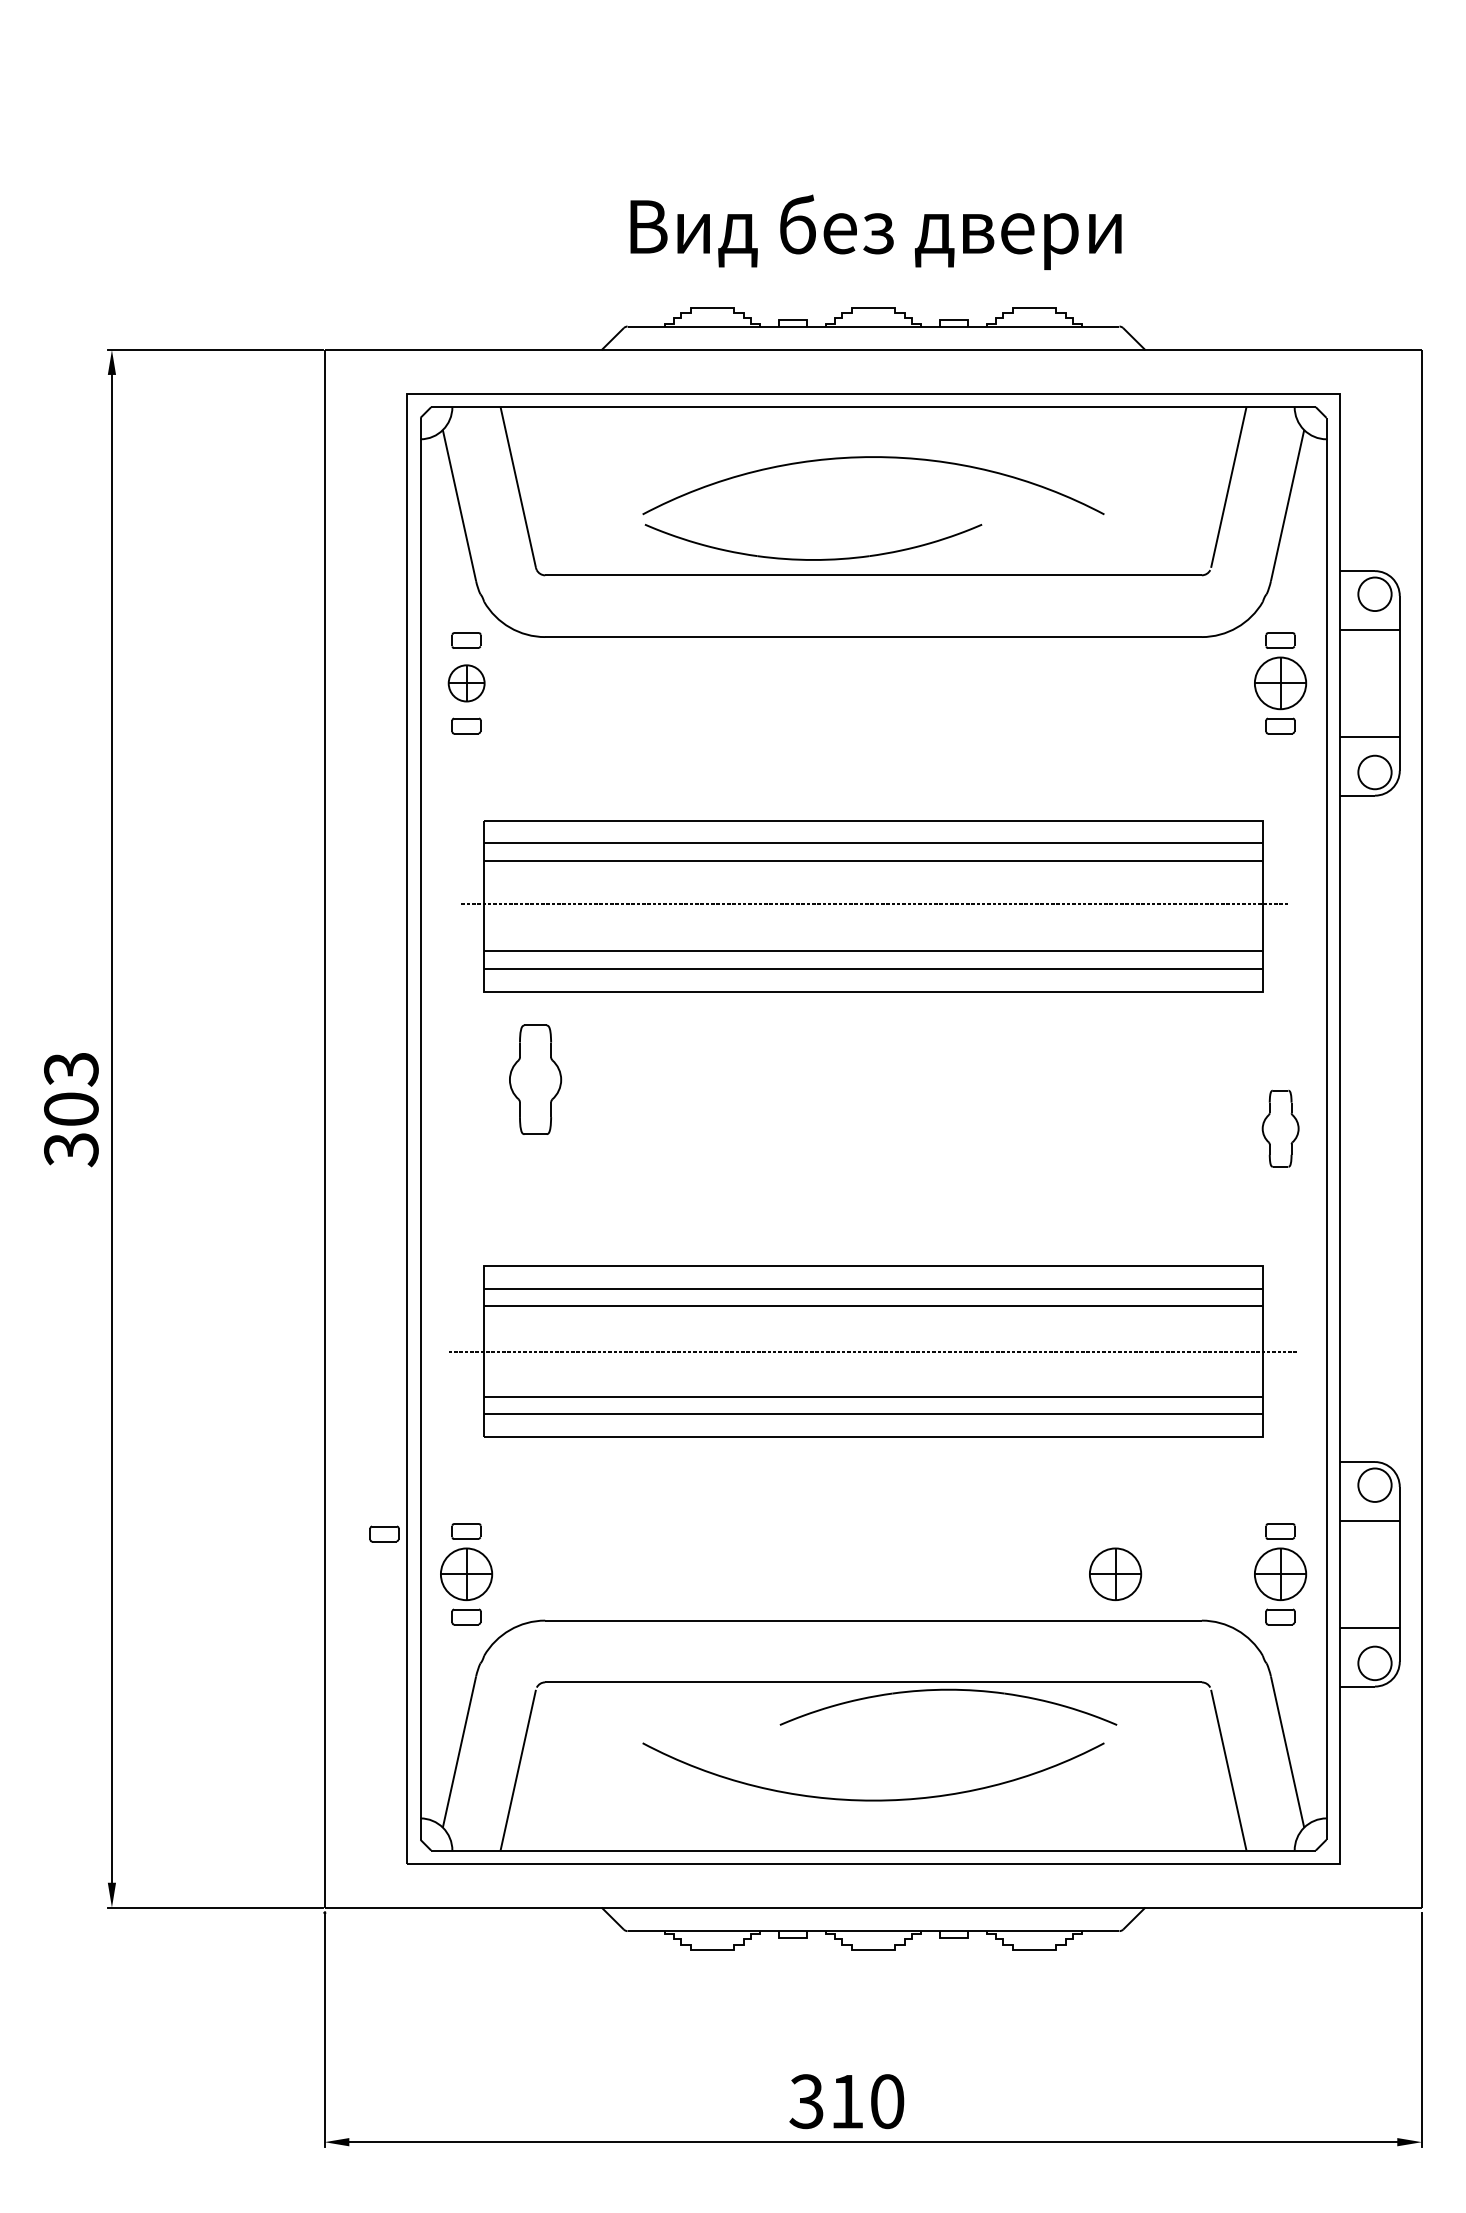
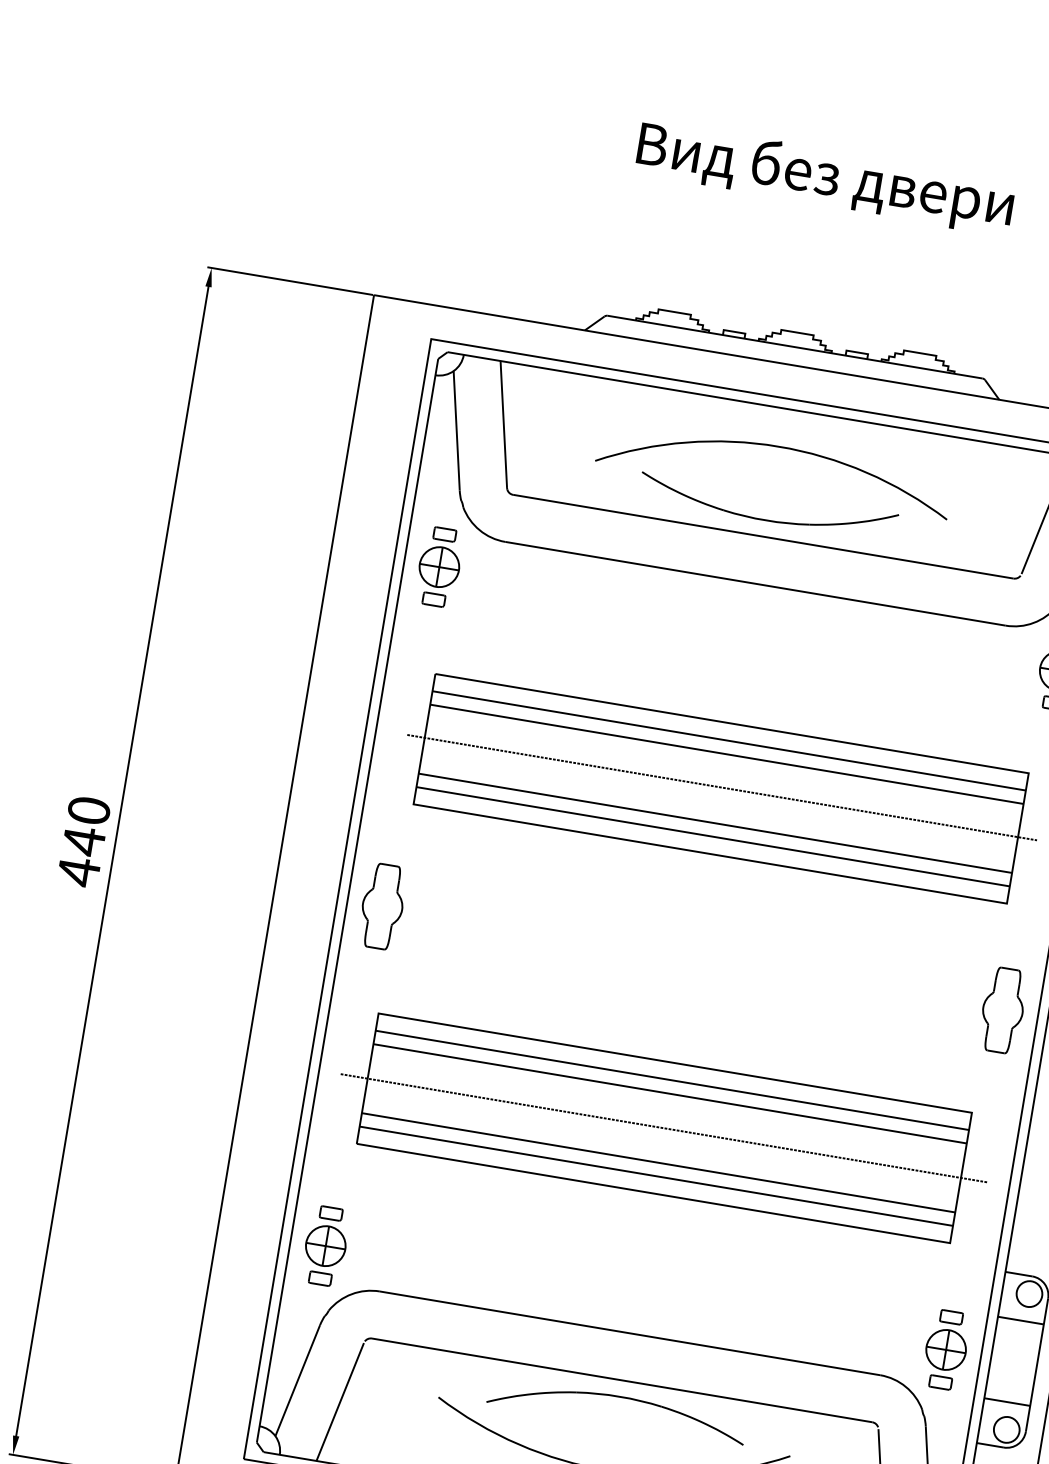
text: (875, 231) -> (825, 177), moved
part: (813, 559) -> (766, 520), moved
part: (466, 683) -> (439, 567), size x1.43
part: (535, 1079) -> (382, 906), moved
text: (71, 1110) -> (83, 842), 303 -> 440
part: (1280, 1128) -> (1002, 1010), size x1.43
part: (384, 1533) -> (268, 1204), removed
part: (1115, 1573) -> (820, 1328), removed
part: (948, 1690) -> (619, 1397), moved

